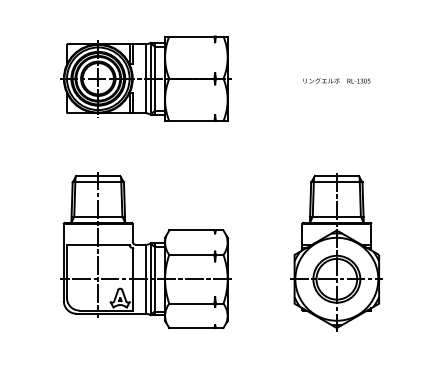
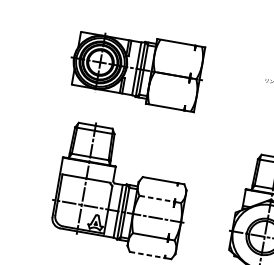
part: (145, 78) -> (136, 68), moved
line: (191, 254) -> (156, 198), solid -> dashed
line: (191, 328) -> (146, 255), solid -> dashed

